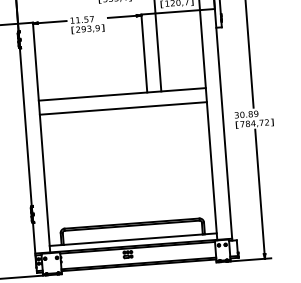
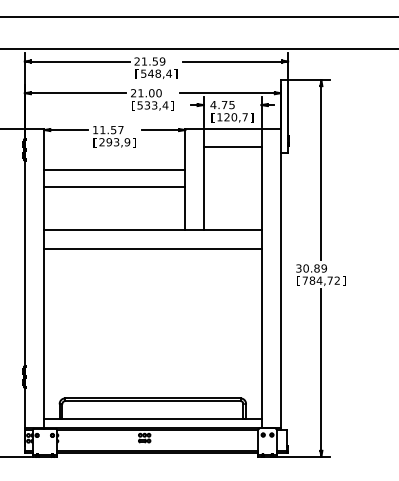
line: (178, 26) -> (232, 147), added
line: (89, 50) -> (114, 170), added
line: (90, 63) -> (114, 187), added

